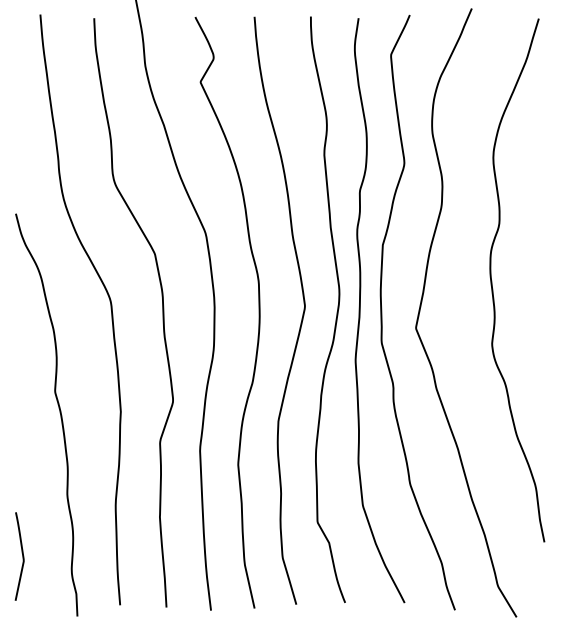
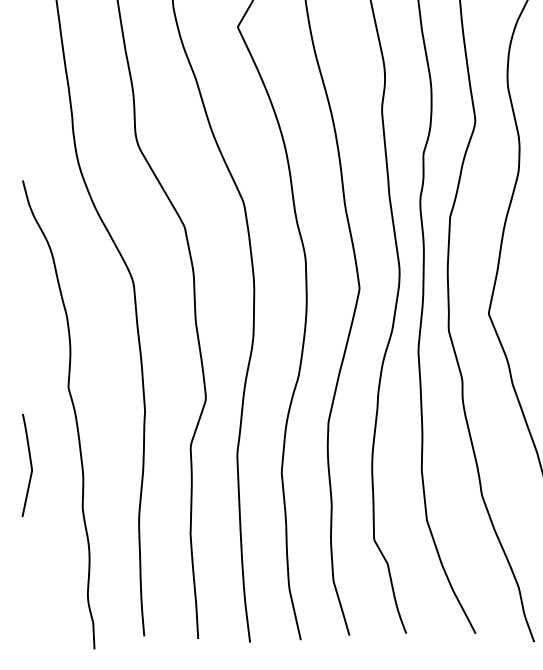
curve: (22, 556) -> (30, 465), moved

